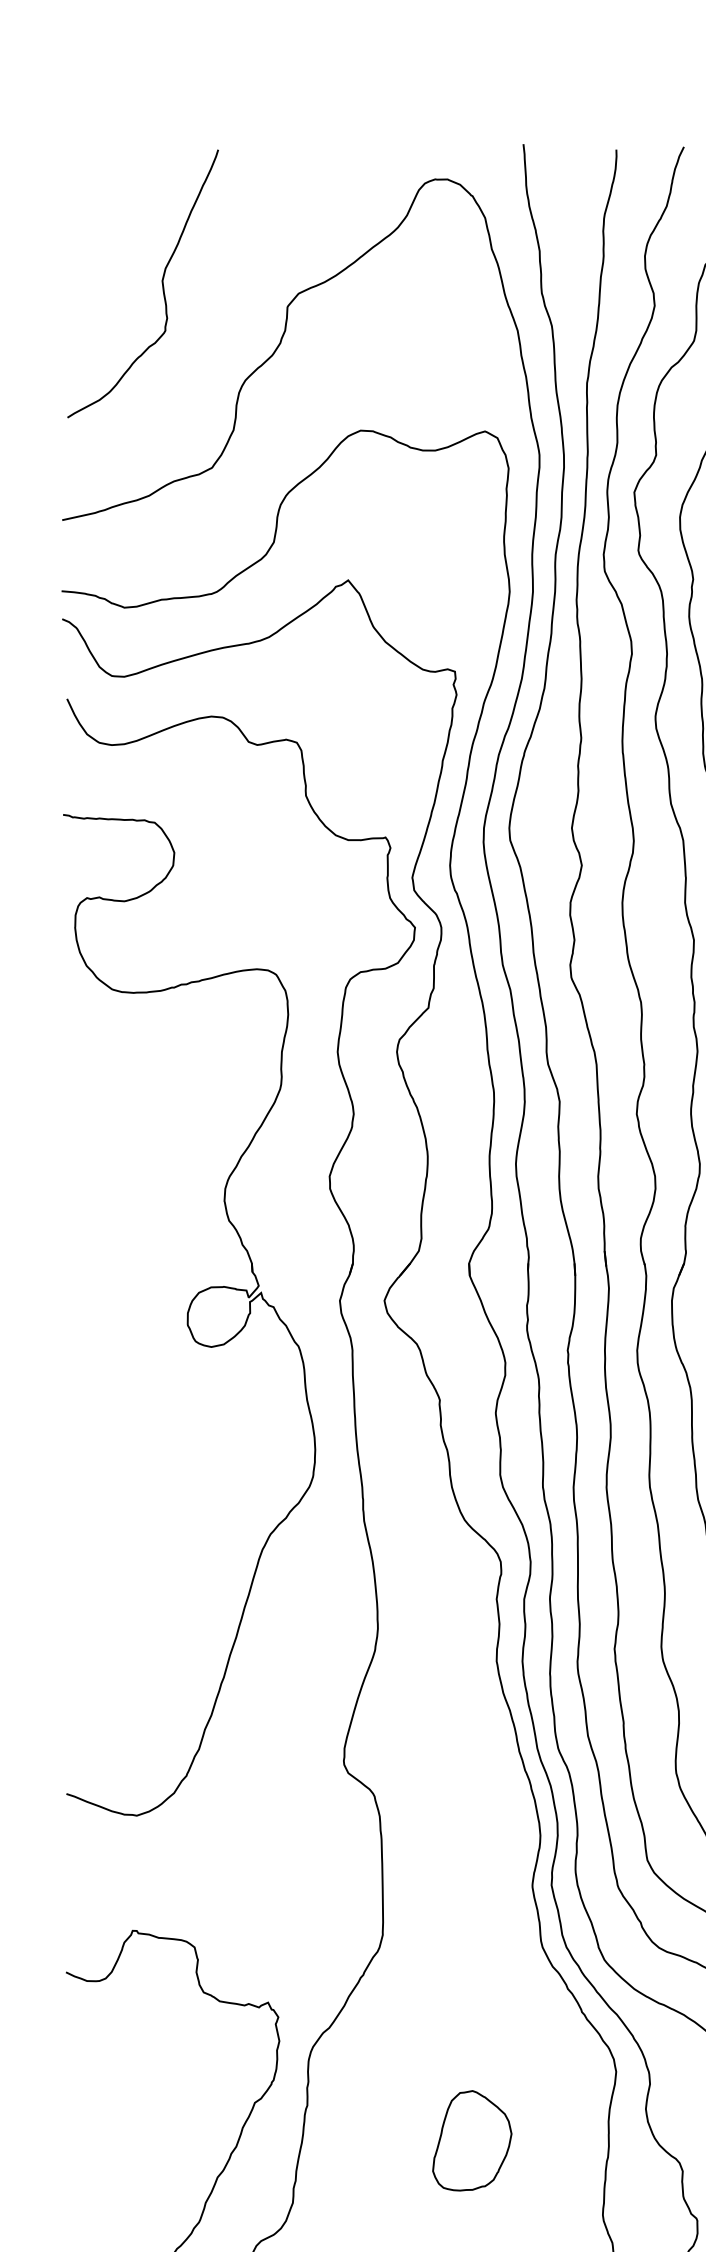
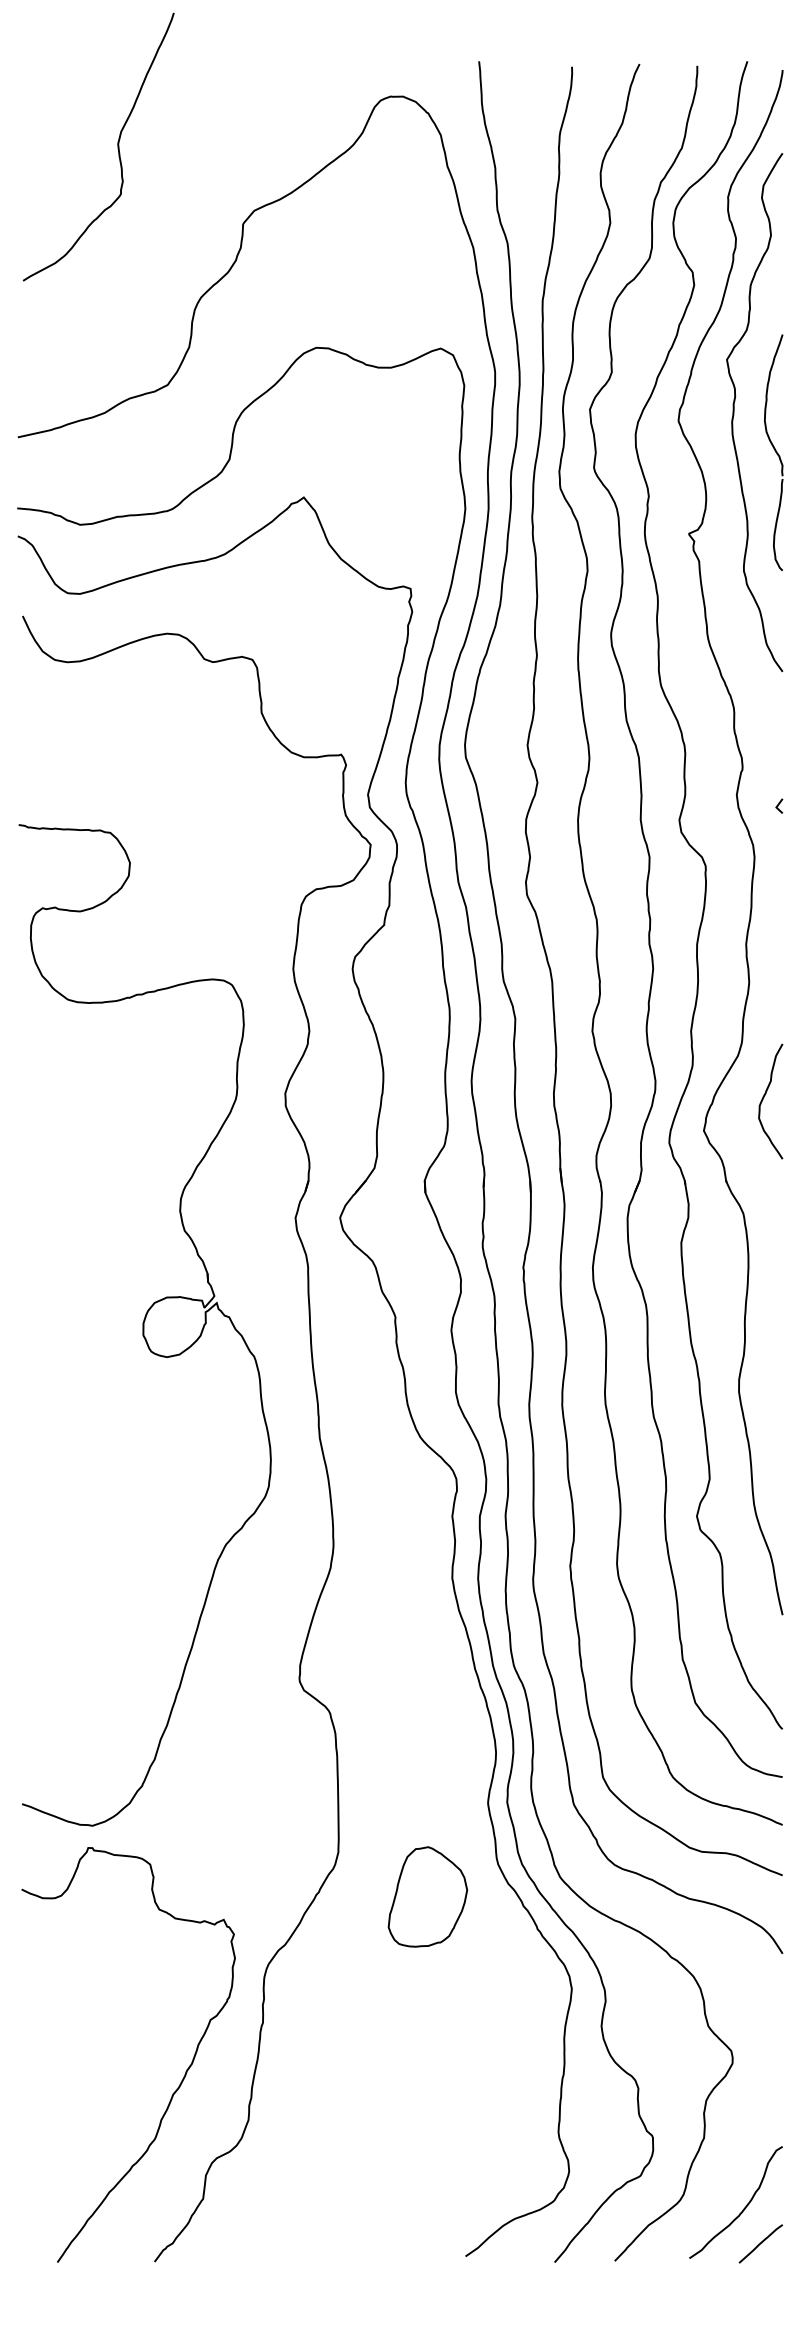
curve: (161, 283) -> (117, 146), moved
part: (188, 1315) -> (144, 1325), moved
part: (471, 2140) -> (427, 1896), moved

